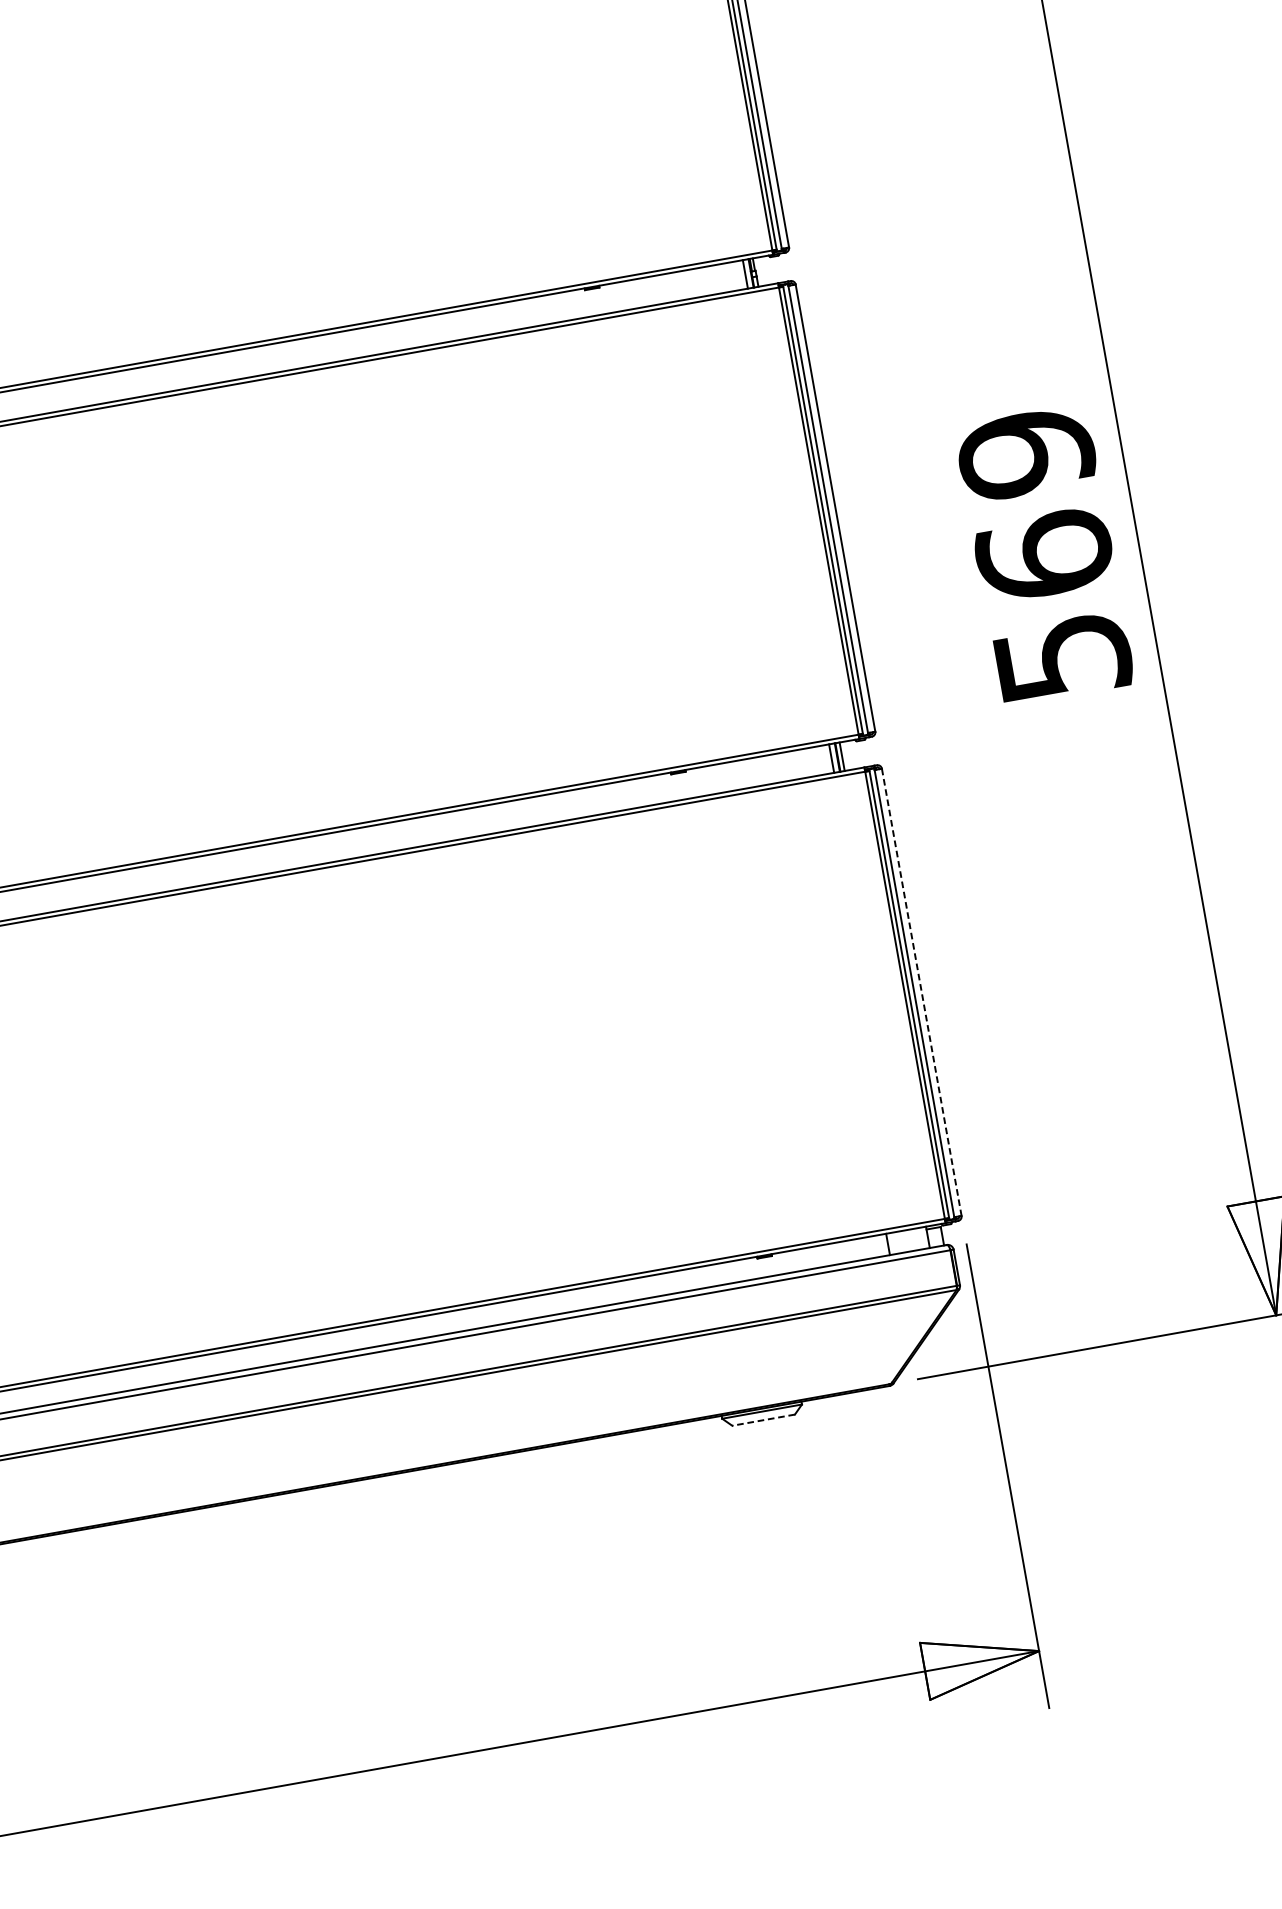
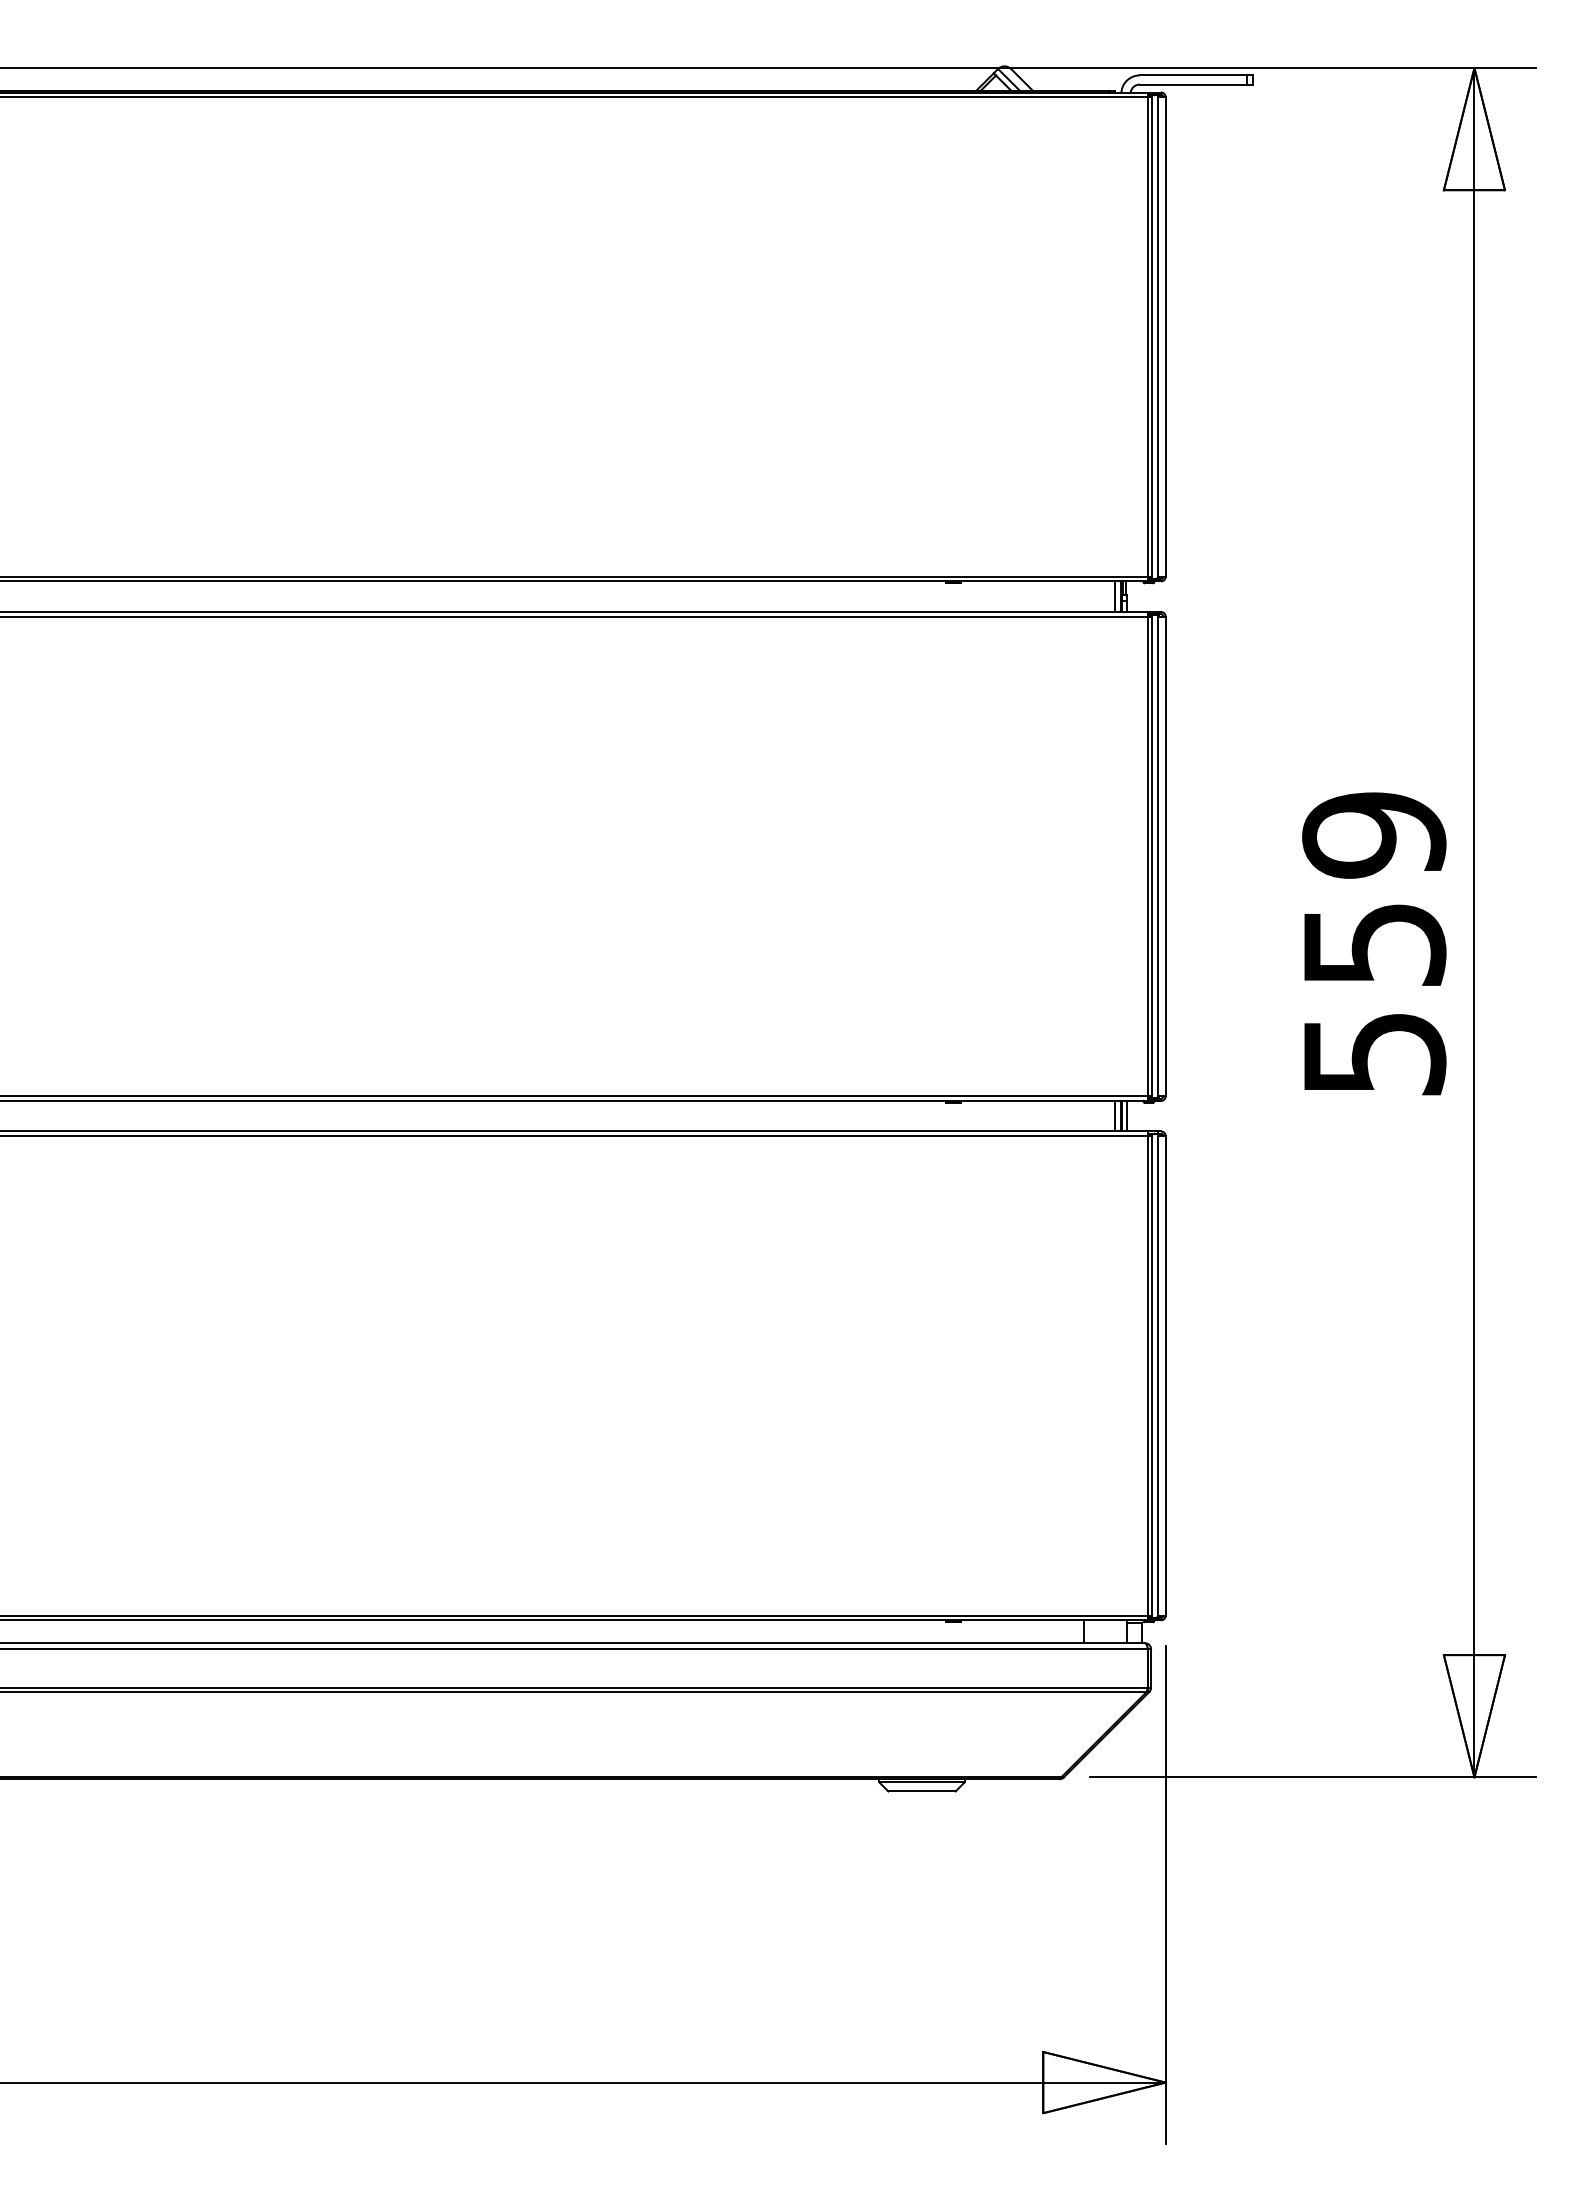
text: (1044, 554) -> (1374, 943), 569 -> 559
line: (921, 992) -> (1165, 1375), dashed -> solid
line: (764, 1420) -> (922, 1791), dashed -> solid

